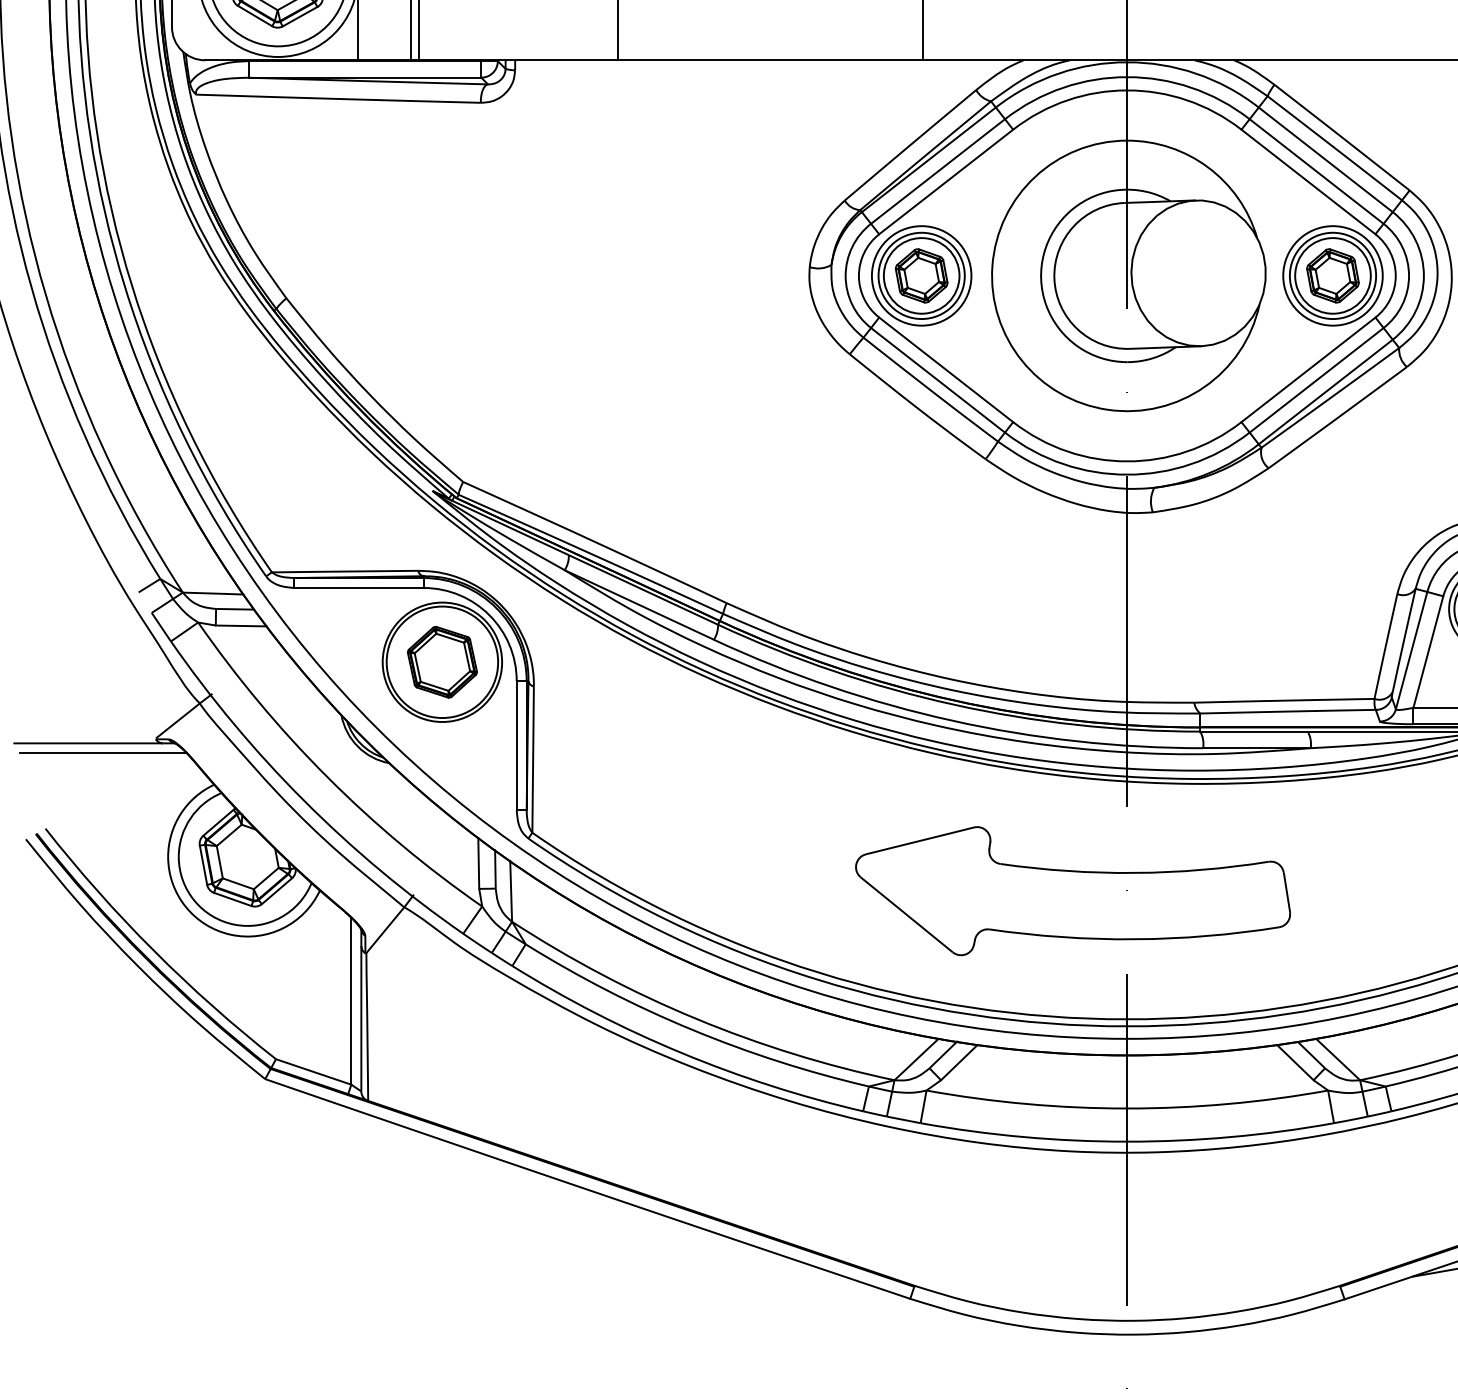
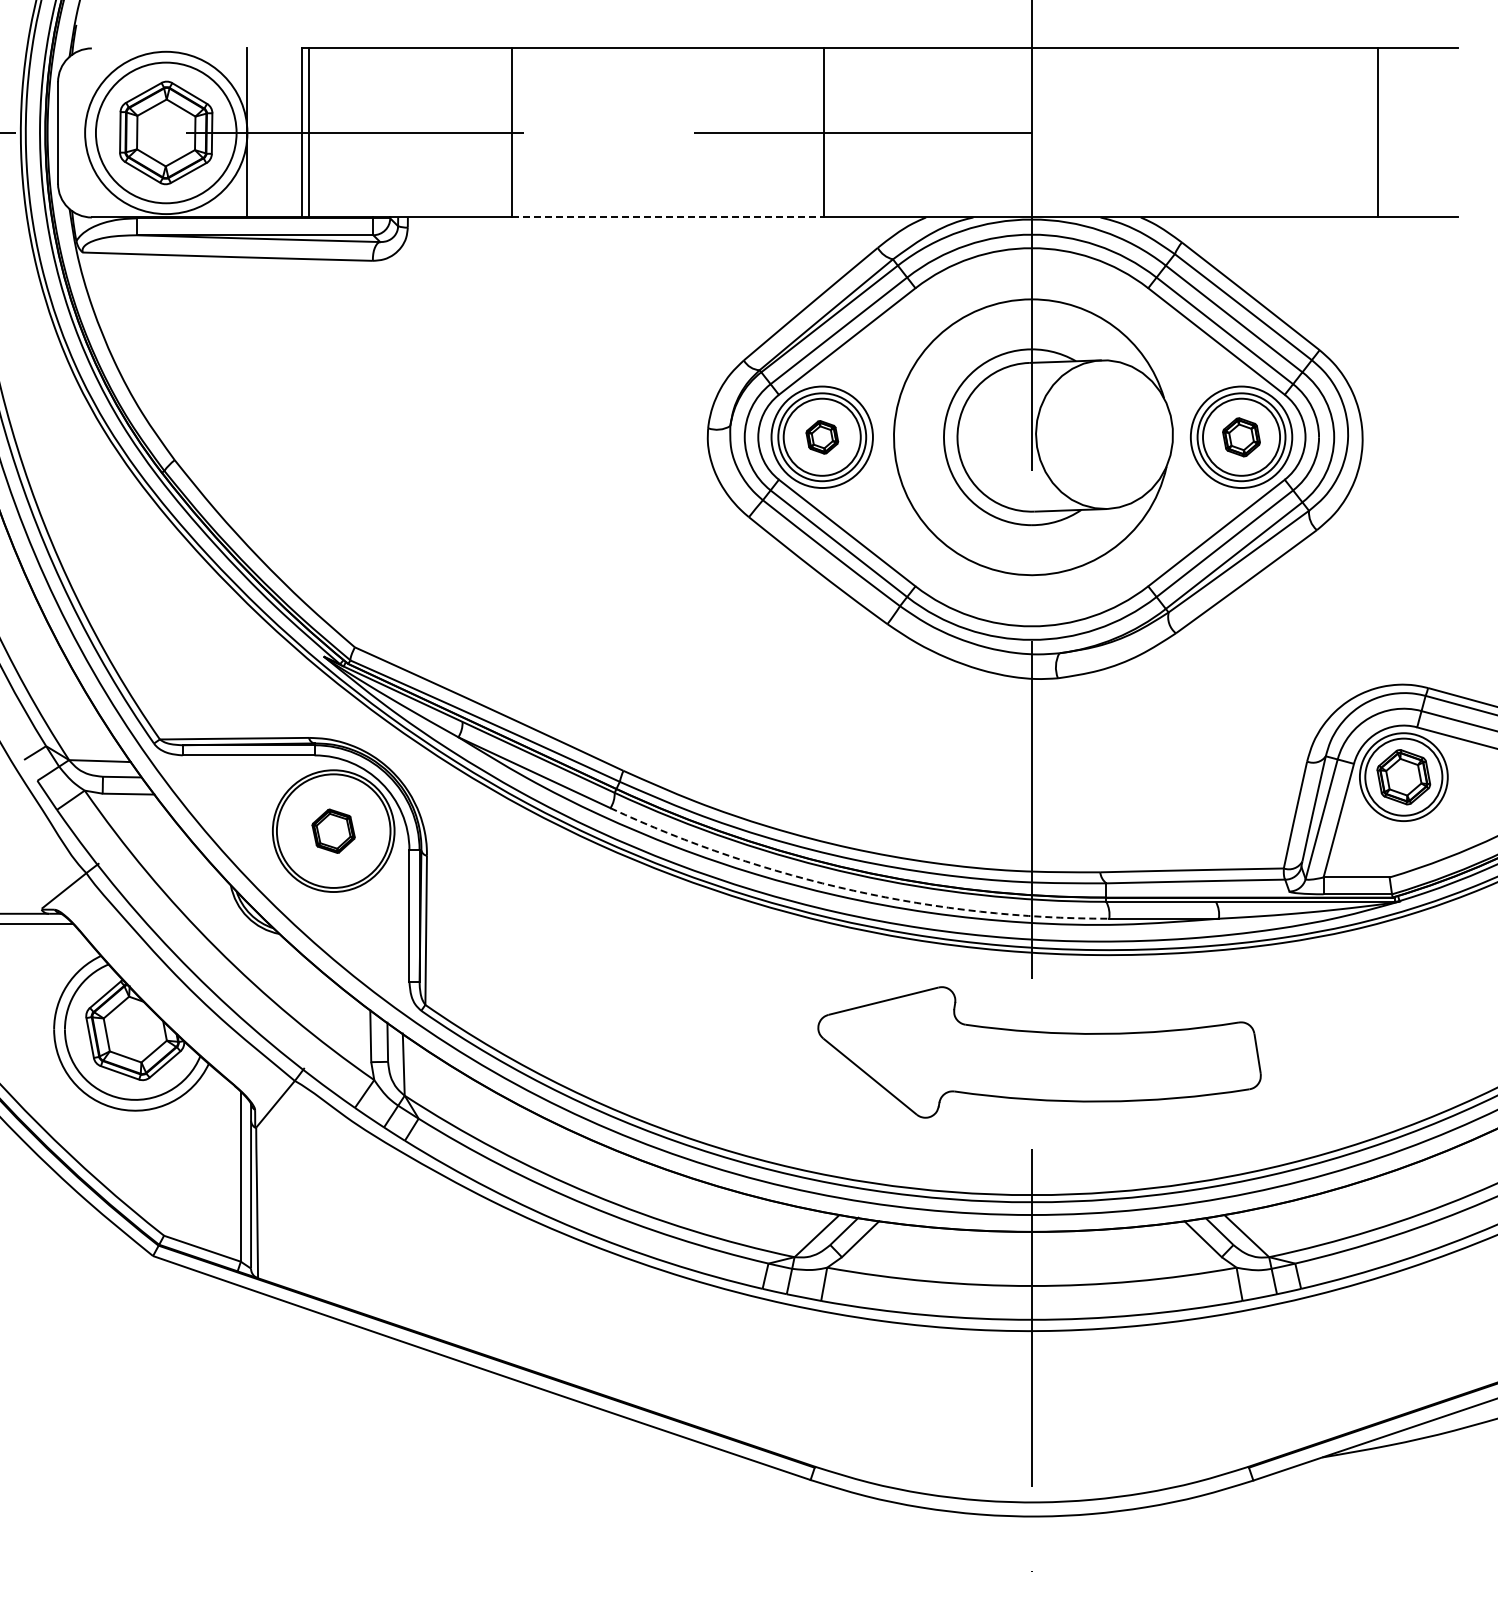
line: (769, 60) -> (667, 217), solid -> dashed
part: (921, 276) -> (822, 437), size x0.6
part: (1332, 276) -> (1241, 437), size x0.7
part: (442, 662) -> (333, 831), size x0.6
arc: (952, 720) -> (853, 890), solid -> dashed
part: (1072, 891) -> (1039, 1052), moved

